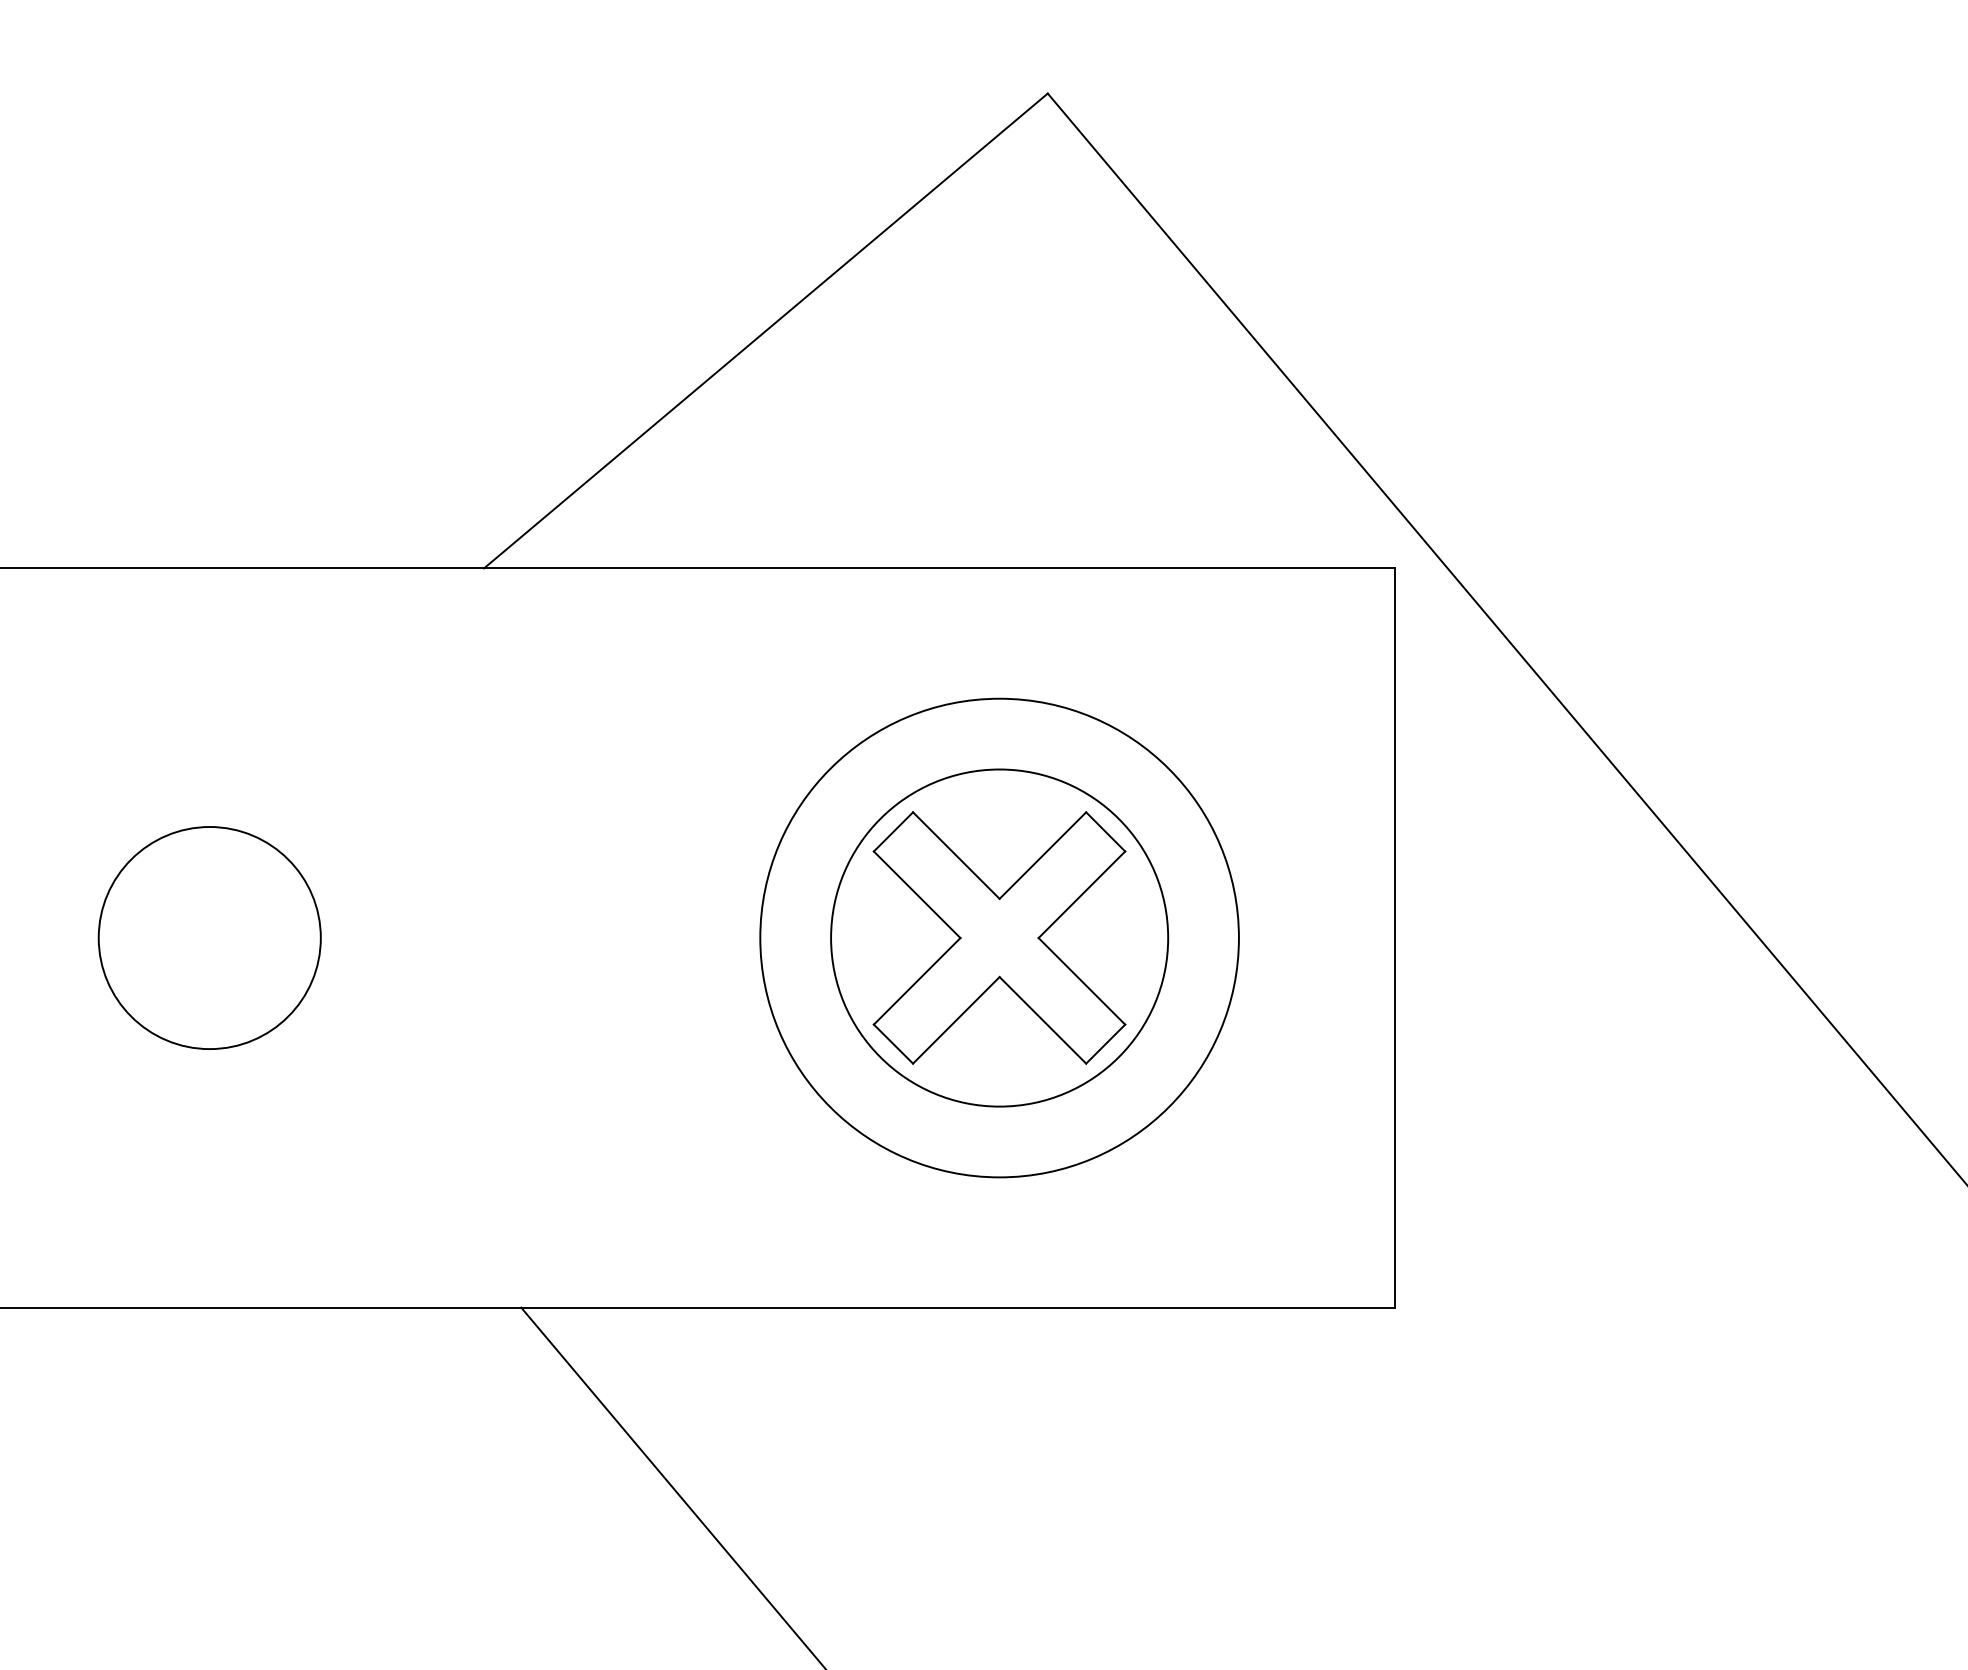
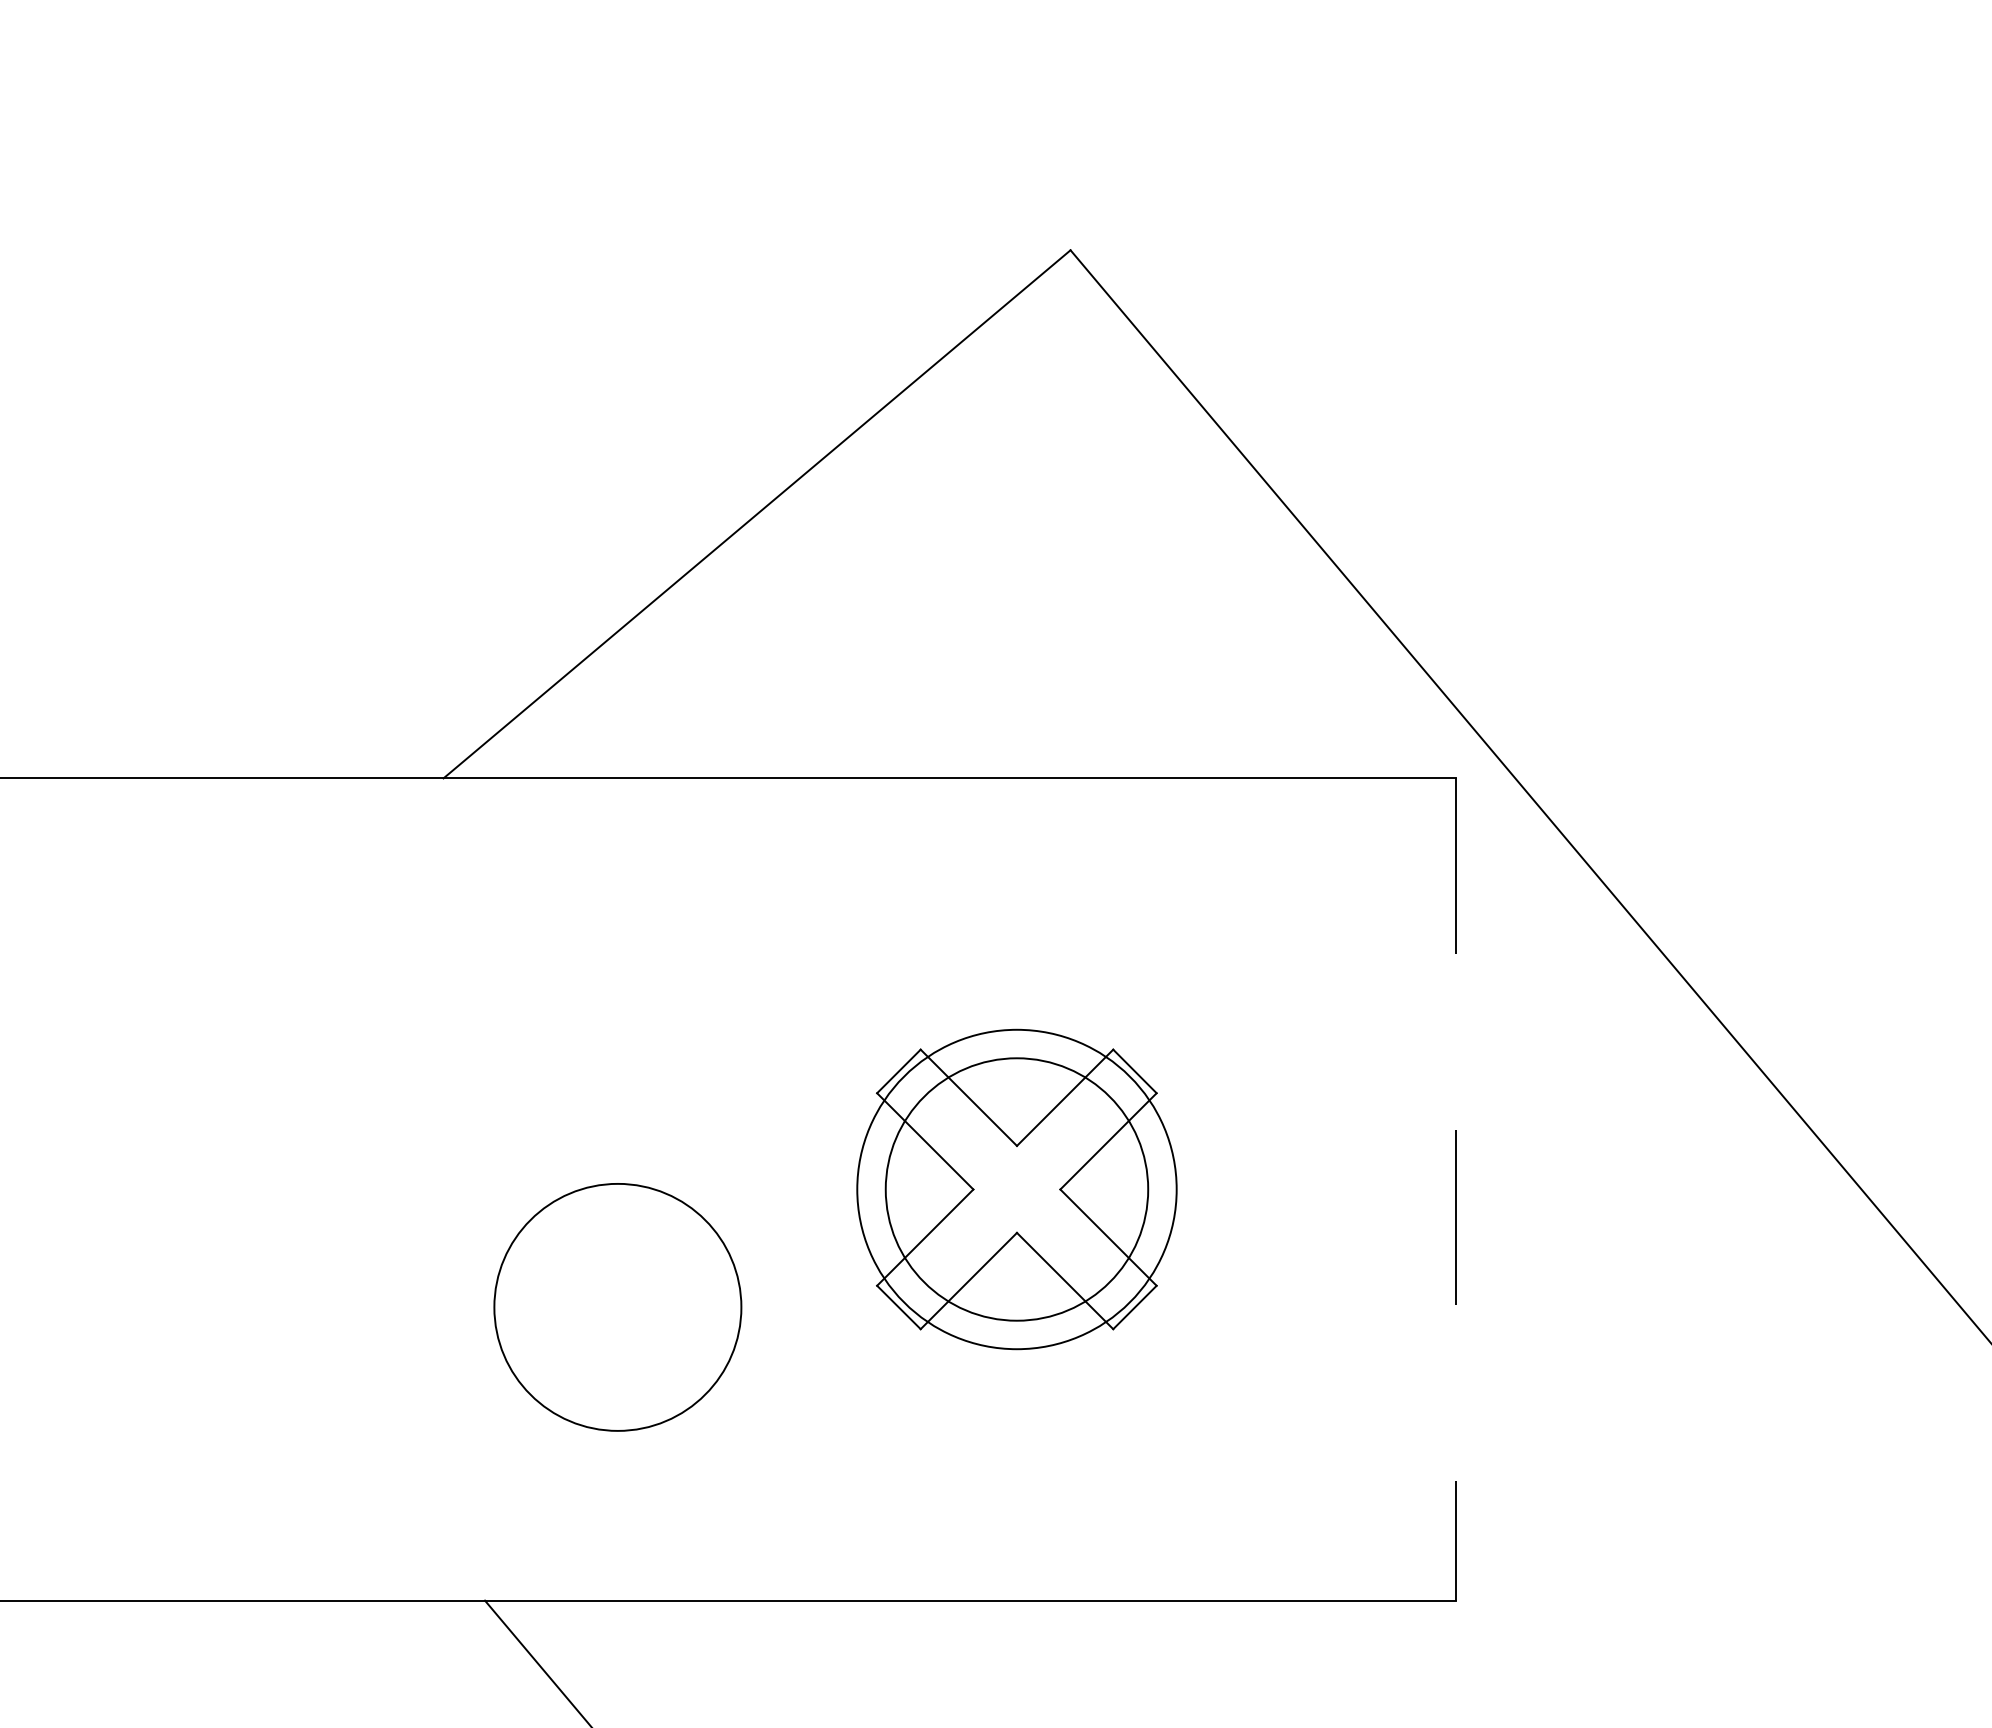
circle: (209, 937) -> (617, 1306), moved
circle: (999, 937) -> (1016, 1188), size x0.6
circle: (999, 937) -> (1016, 1188), size x0.7
line: (1394, 938) -> (1456, 1189), solid -> dashed

